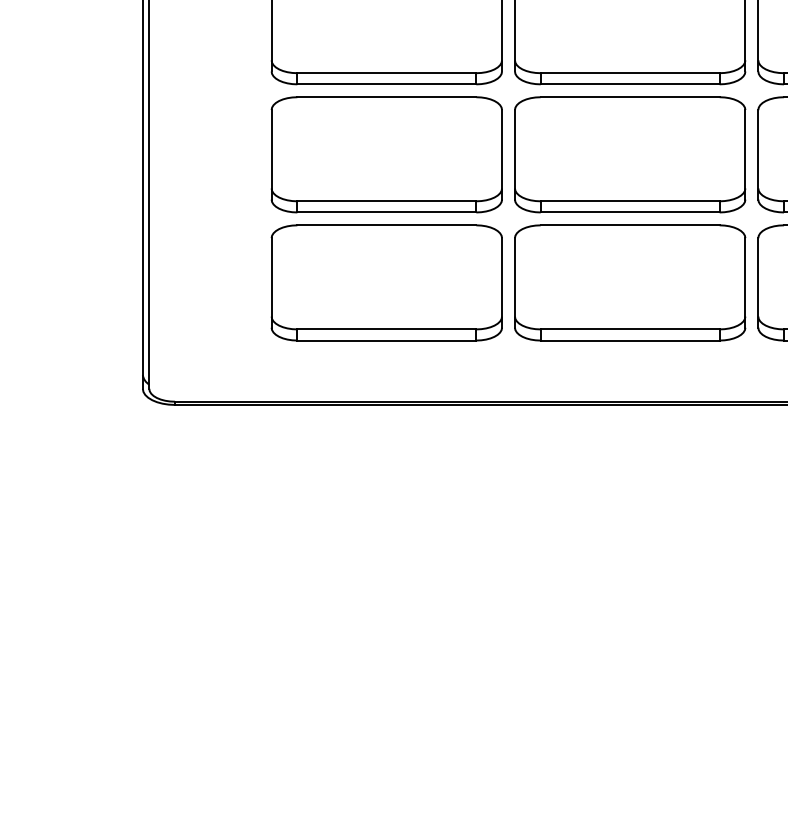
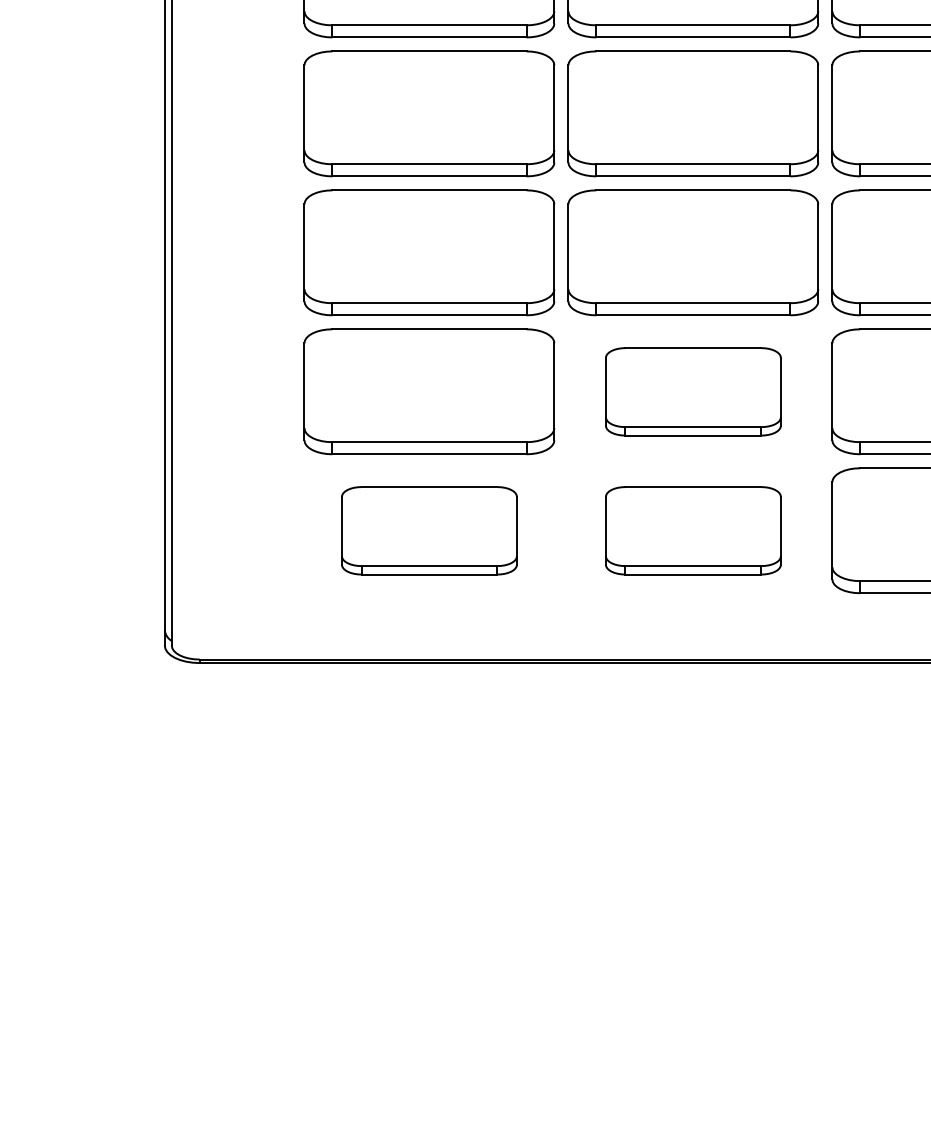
part: (630, 154) -> (693, 391), size x0.7
part: (386, 282) -> (429, 530), size x0.7
part: (630, 282) -> (693, 530), size x0.7

